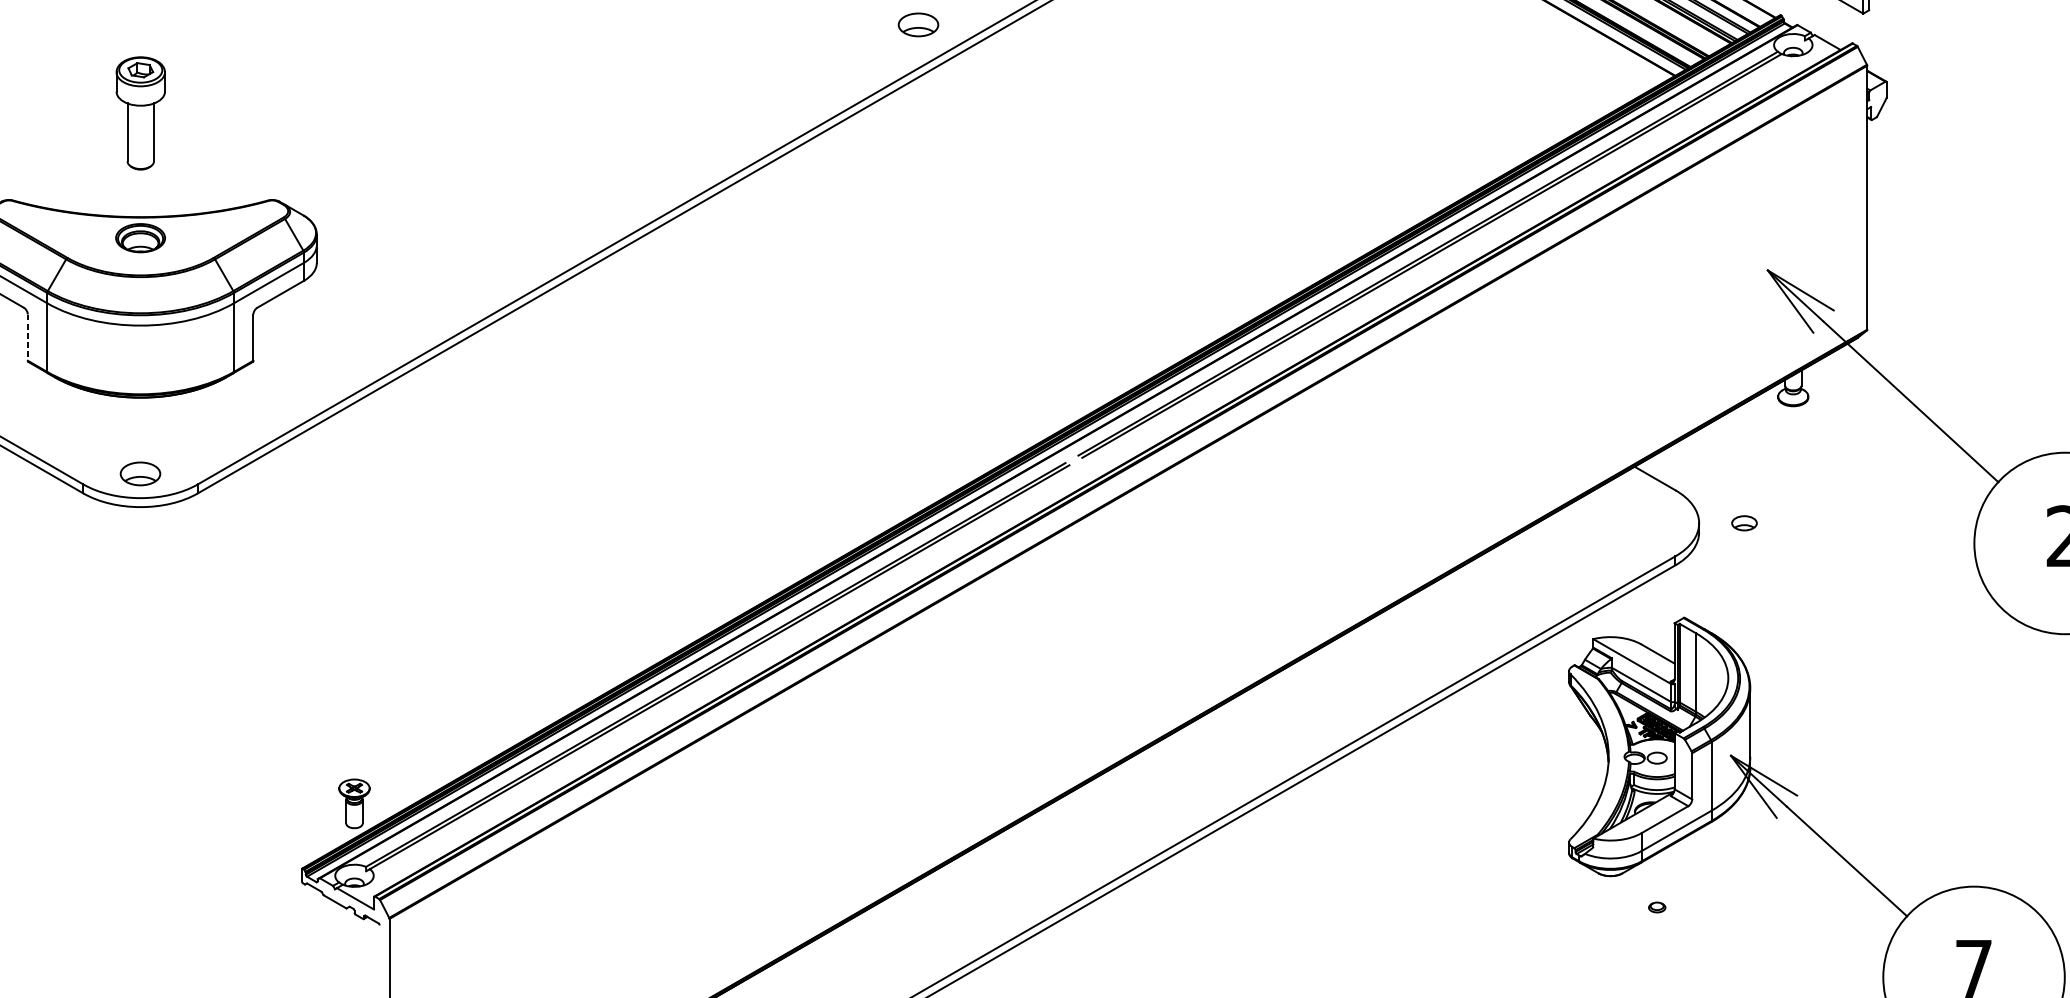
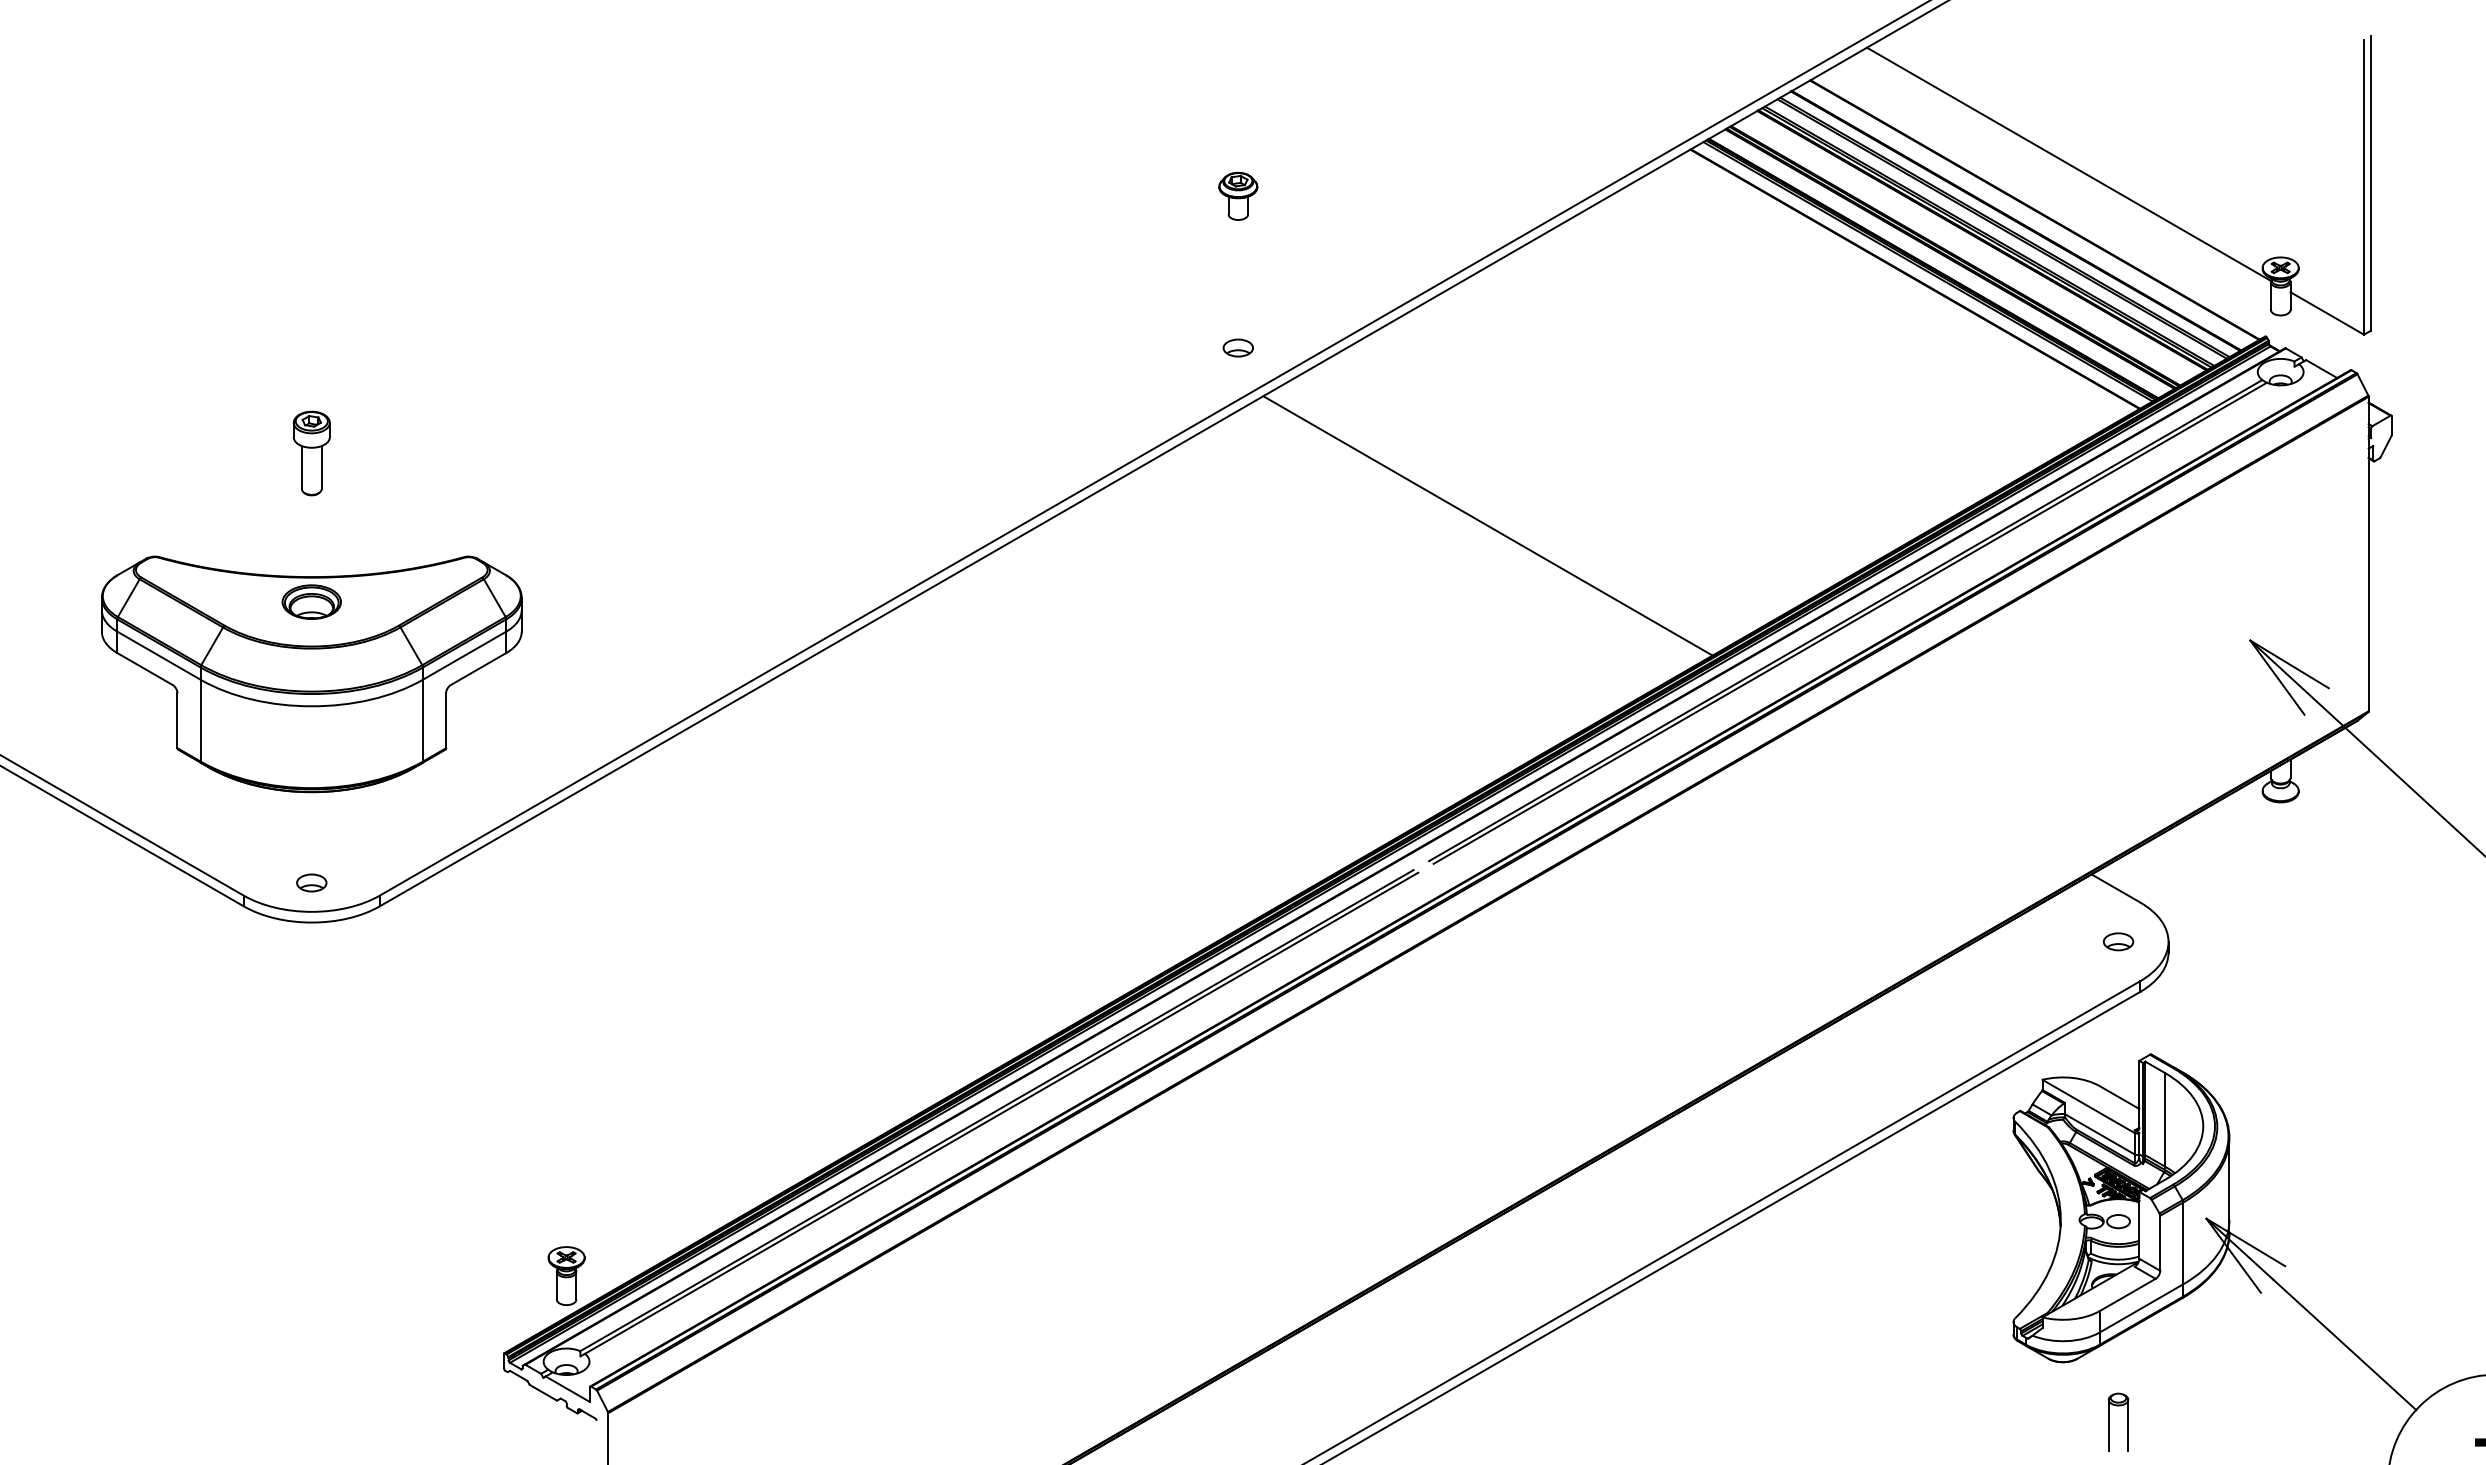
part: (917, 24) -> (1237, 347), size x0.62
part: (140, 113) -> (311, 453), size x0.62
line: (1127, 173) -> (1487, 525), added
line: (27, 337) -> (177, 720), dashed -> solid
part: (140, 473) -> (311, 882), size x0.62
part: (1744, 523) -> (2118, 941), moved
line: (1648, 929) -> (2108, 1425), added
line: (1665, 929) -> (2128, 1425), added

